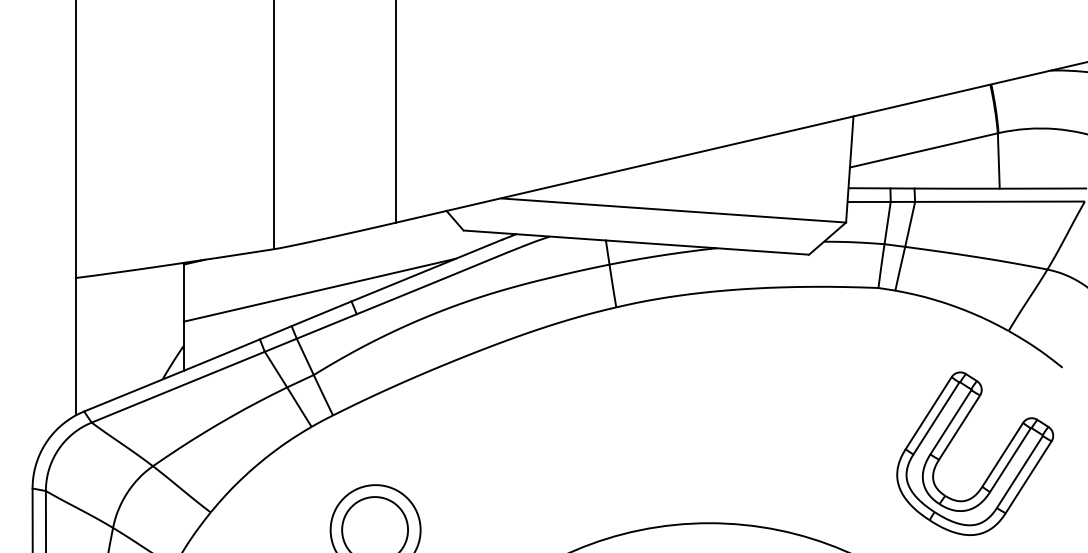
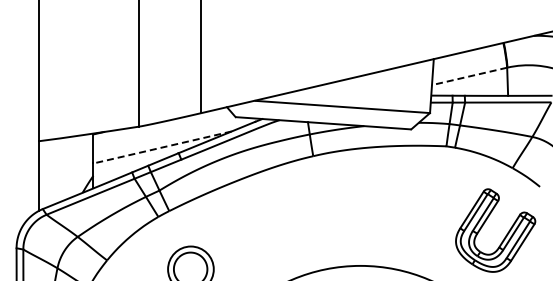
line: (923, 150) -> (469, 76), solid -> dashed
line: (319, 290) -> (162, 147), solid -> dashed

